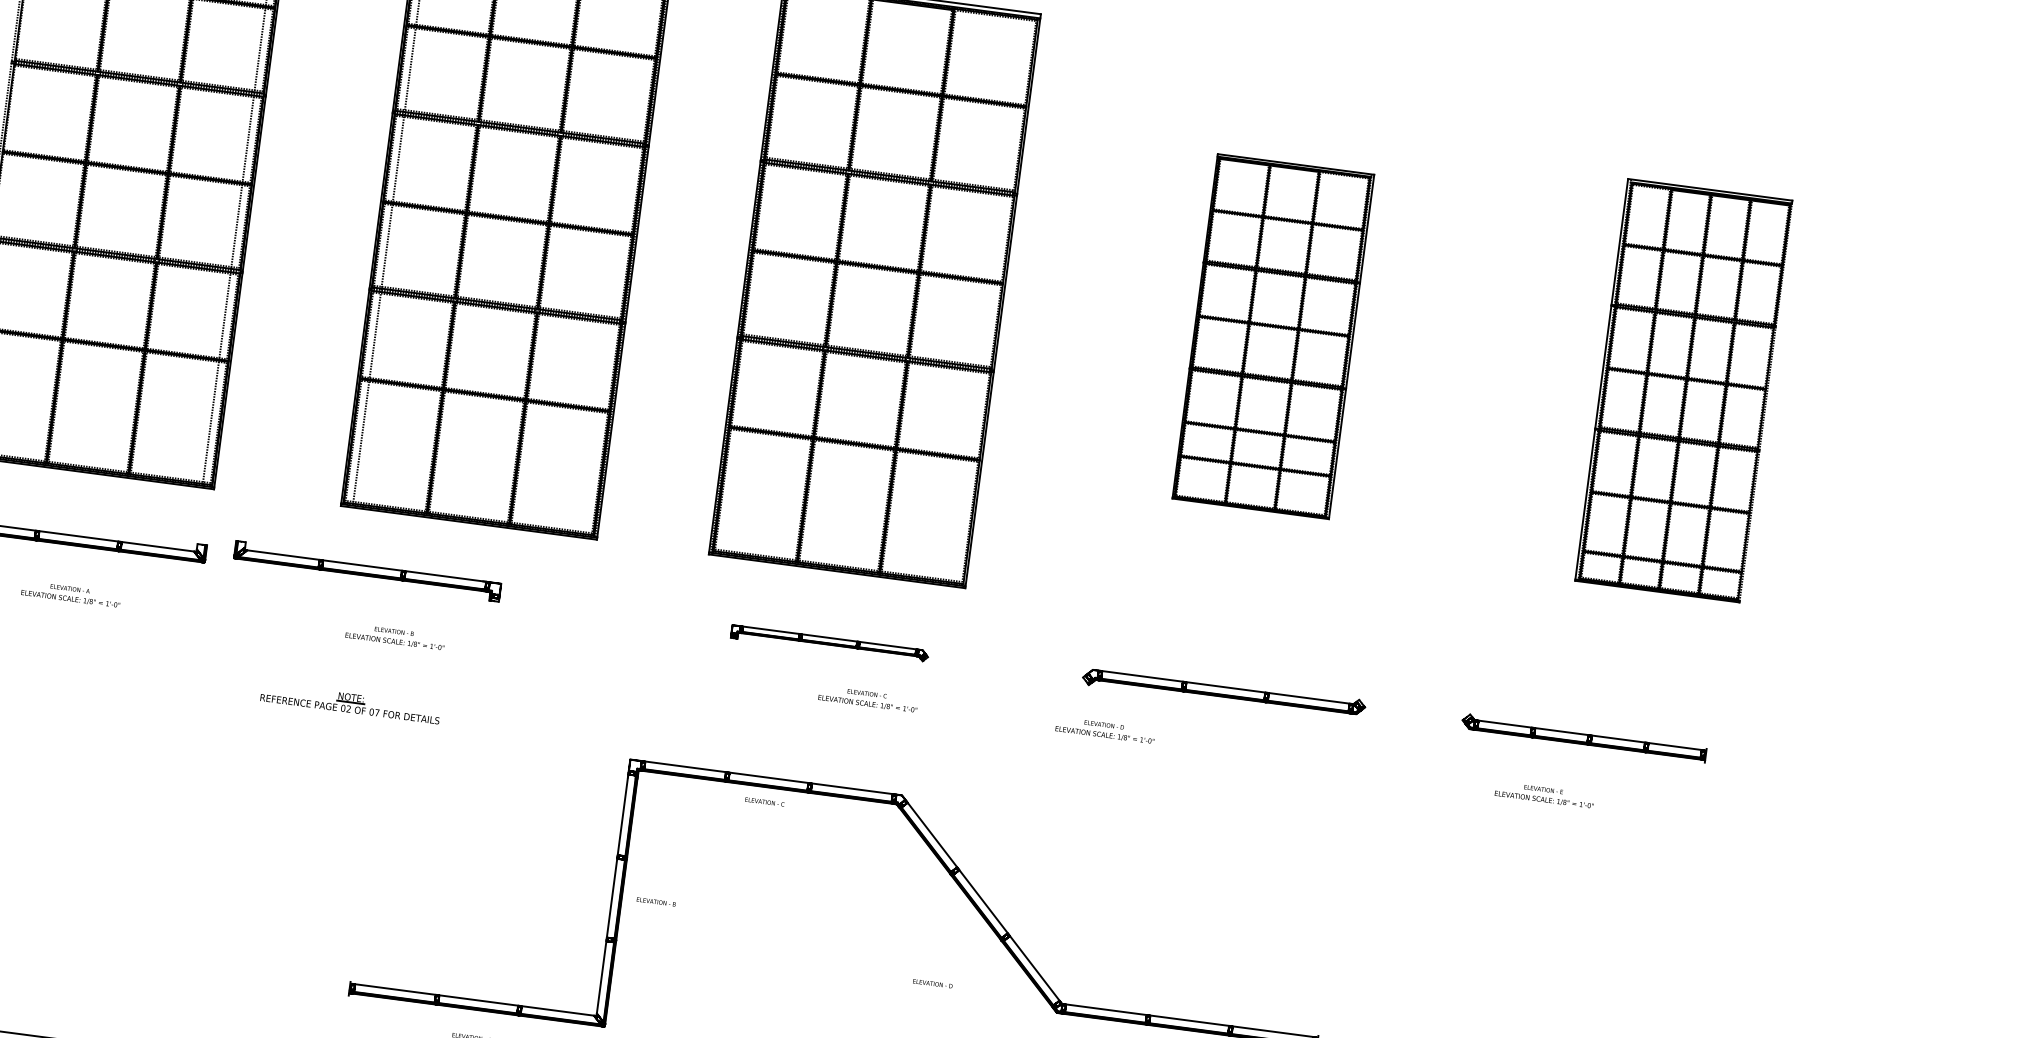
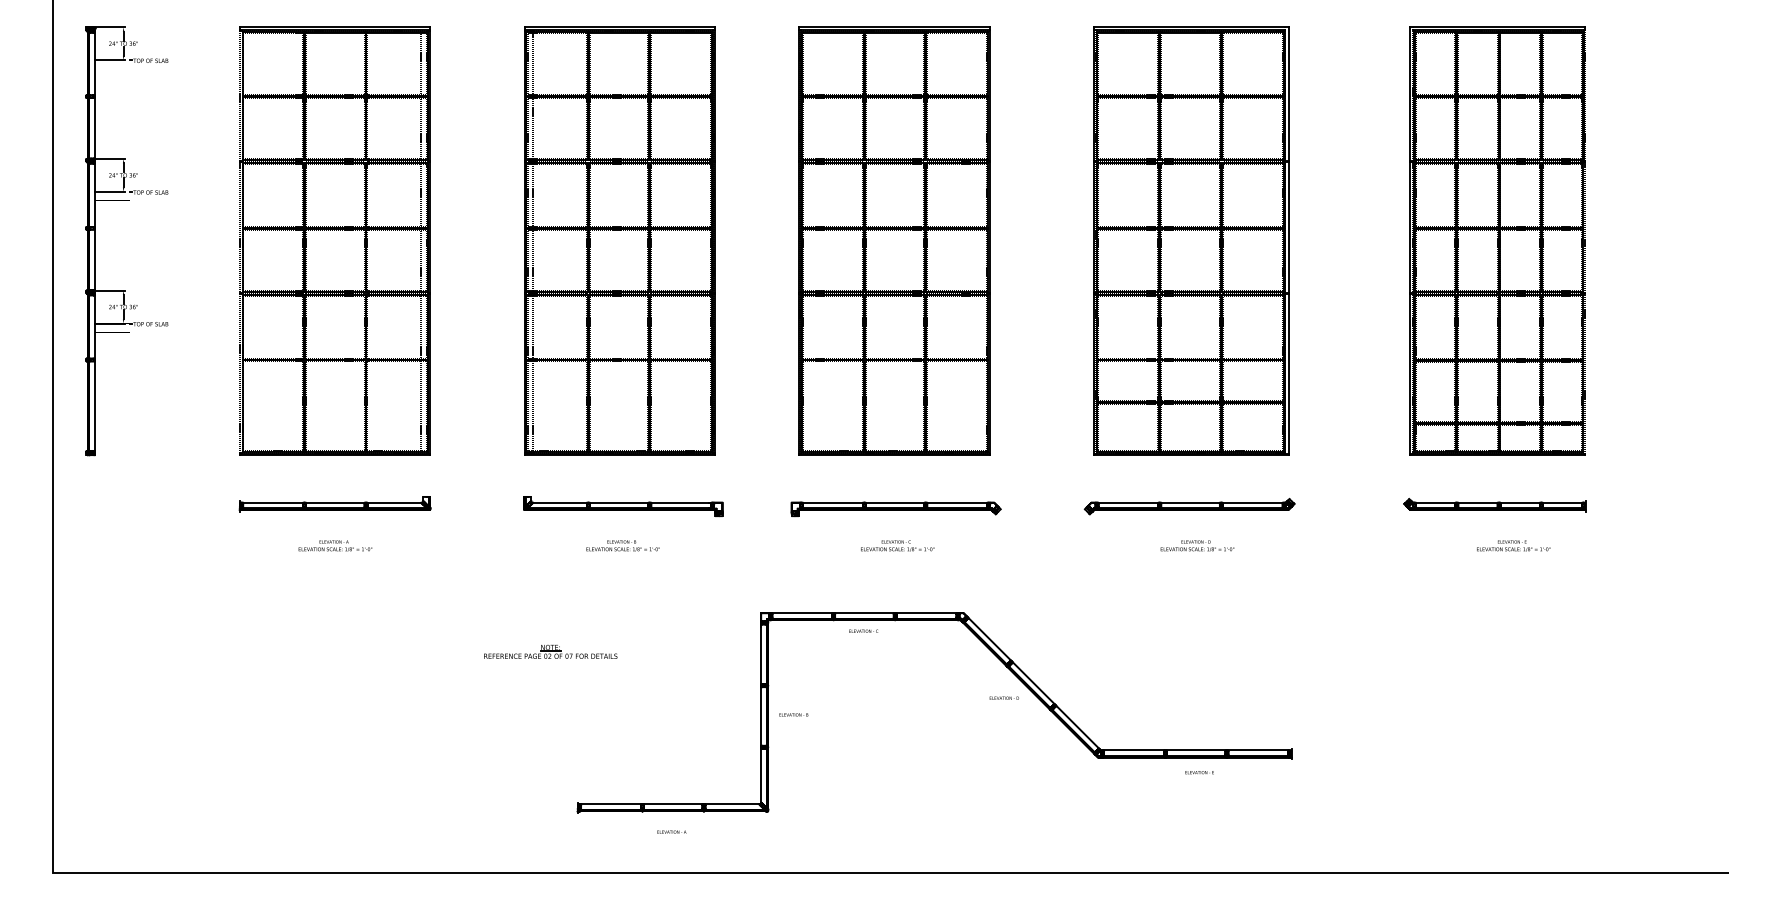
part: (1273, 335) -> (1191, 240), size x1.67
part: (1683, 389) -> (1497, 240), size x1.43
part: (367, 571) -> (623, 506), moved
text: (394, 636) -> (622, 545), moved
part: (828, 644) -> (895, 509), size x1.43
text: (868, 698) -> (897, 545), moved
part: (350, 702) -> (550, 651), moved
text: (1105, 729) -> (1197, 545), moved
part: (1583, 738) -> (1494, 505), moved
text: (1544, 794) -> (1513, 545), moved
text: (931, 982) -> (1003, 697), moved

